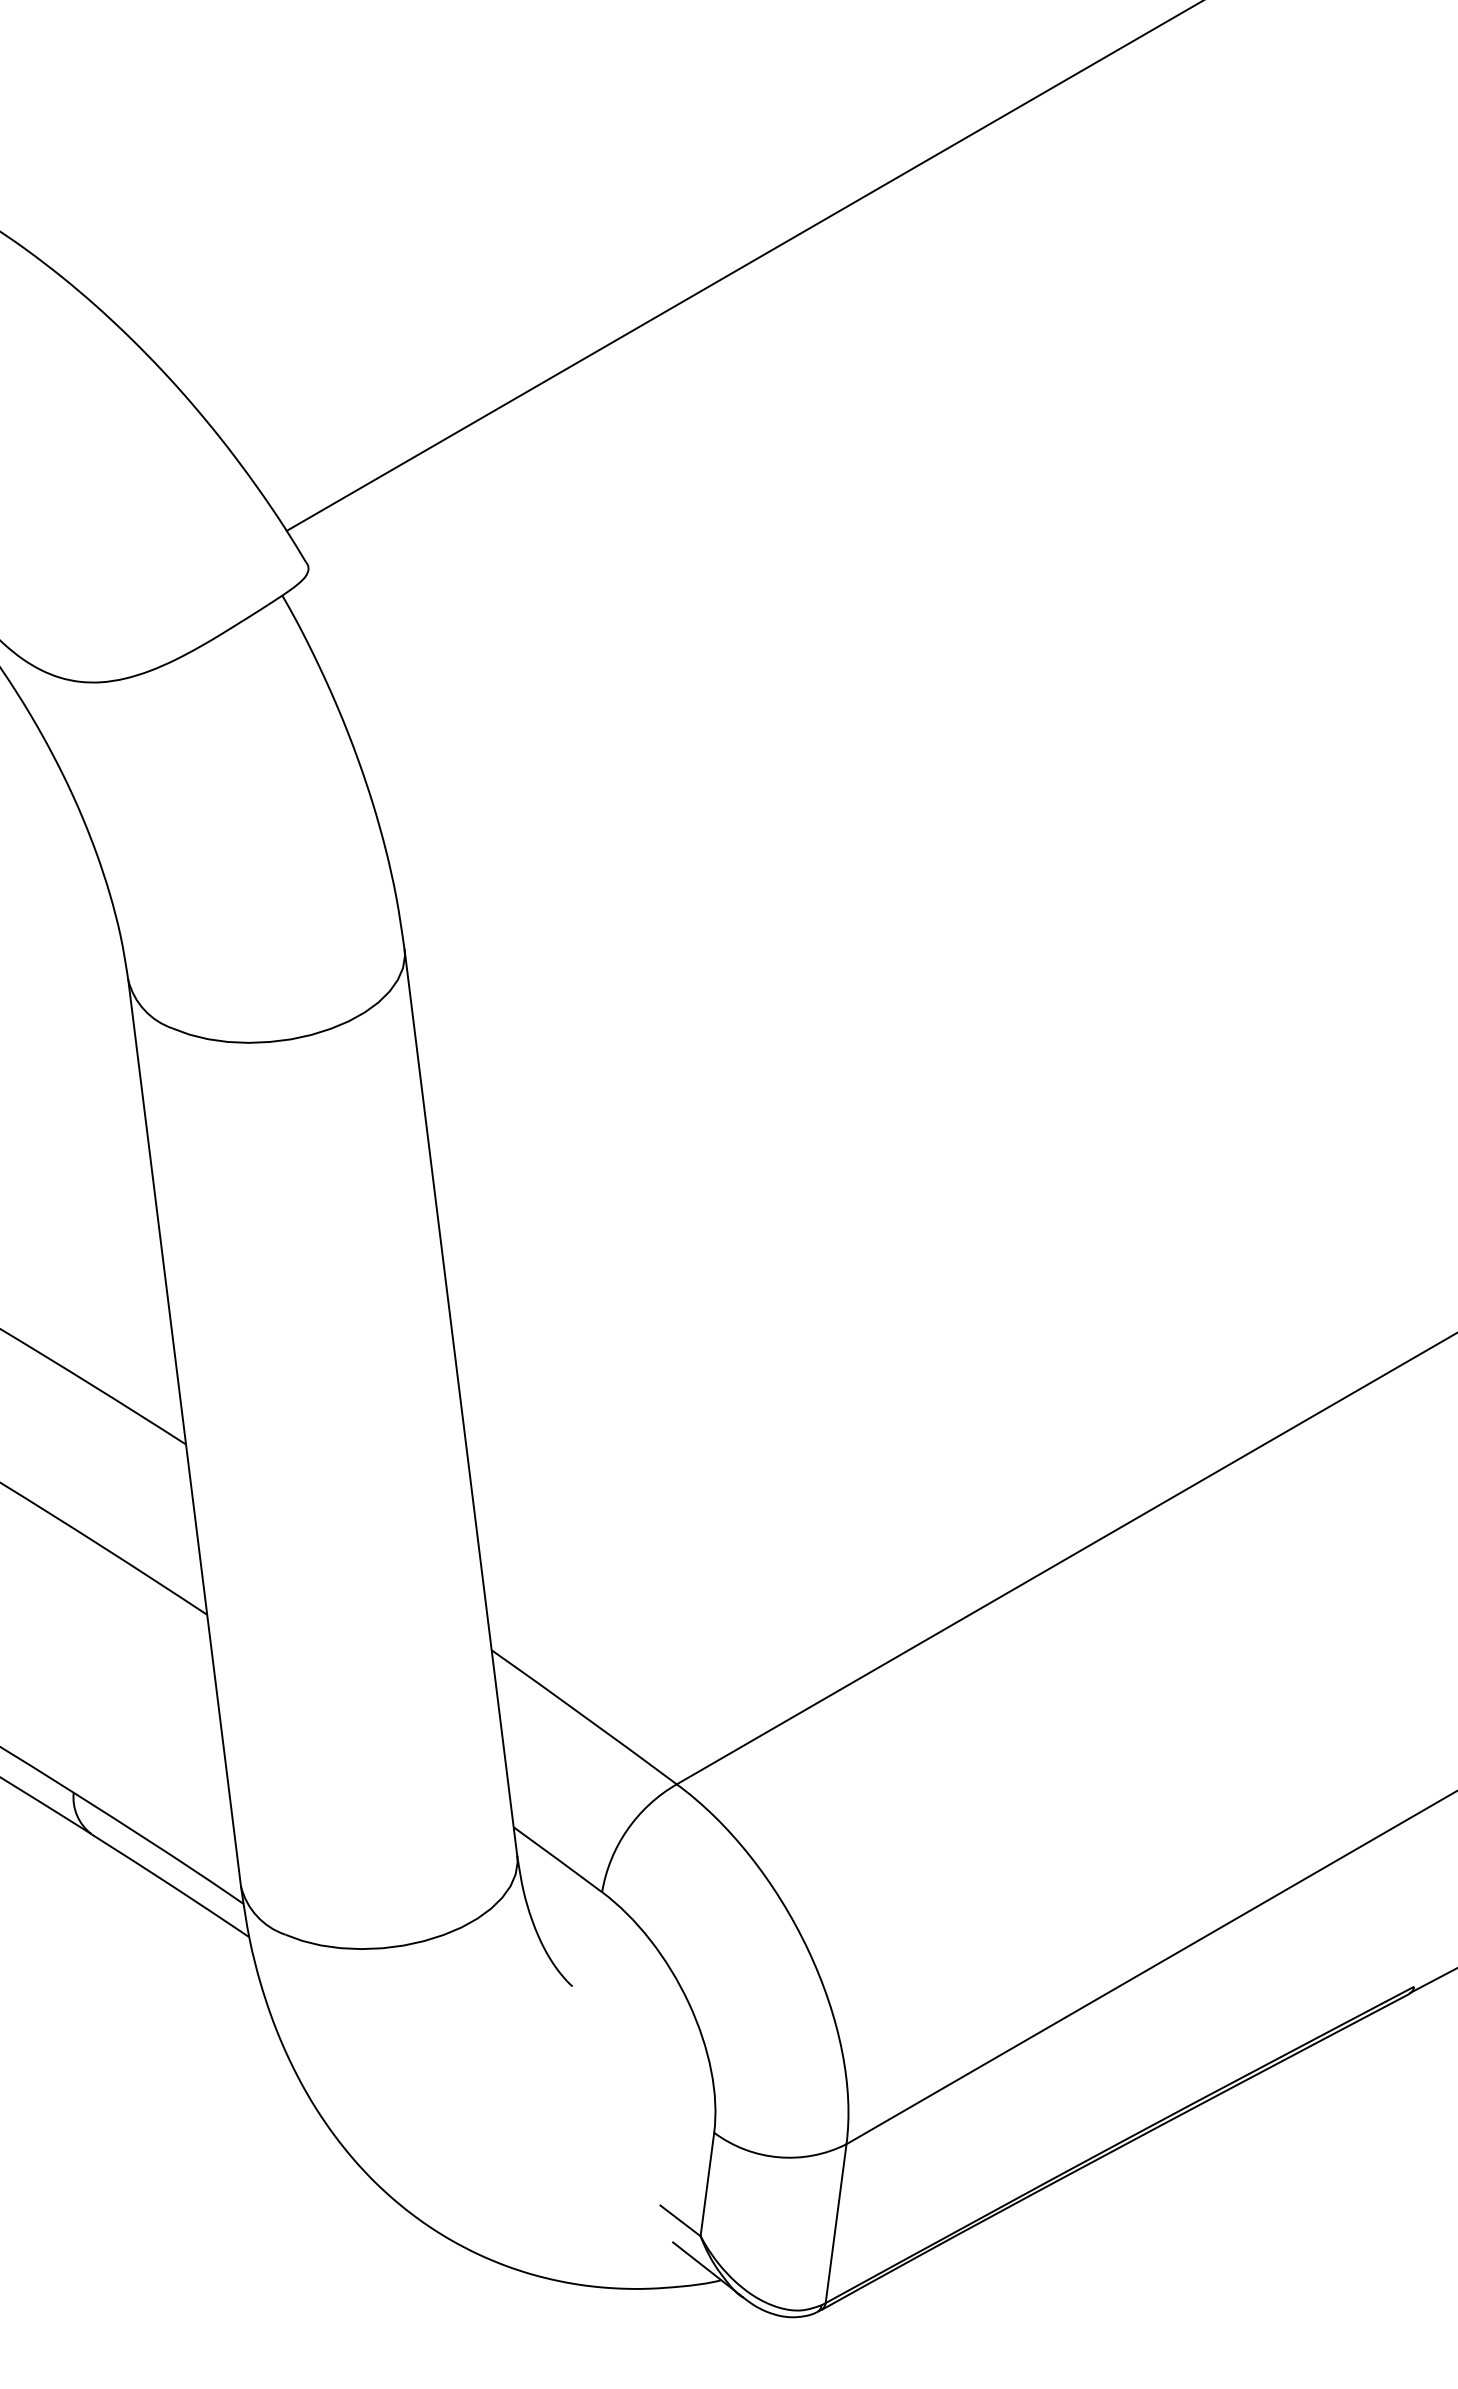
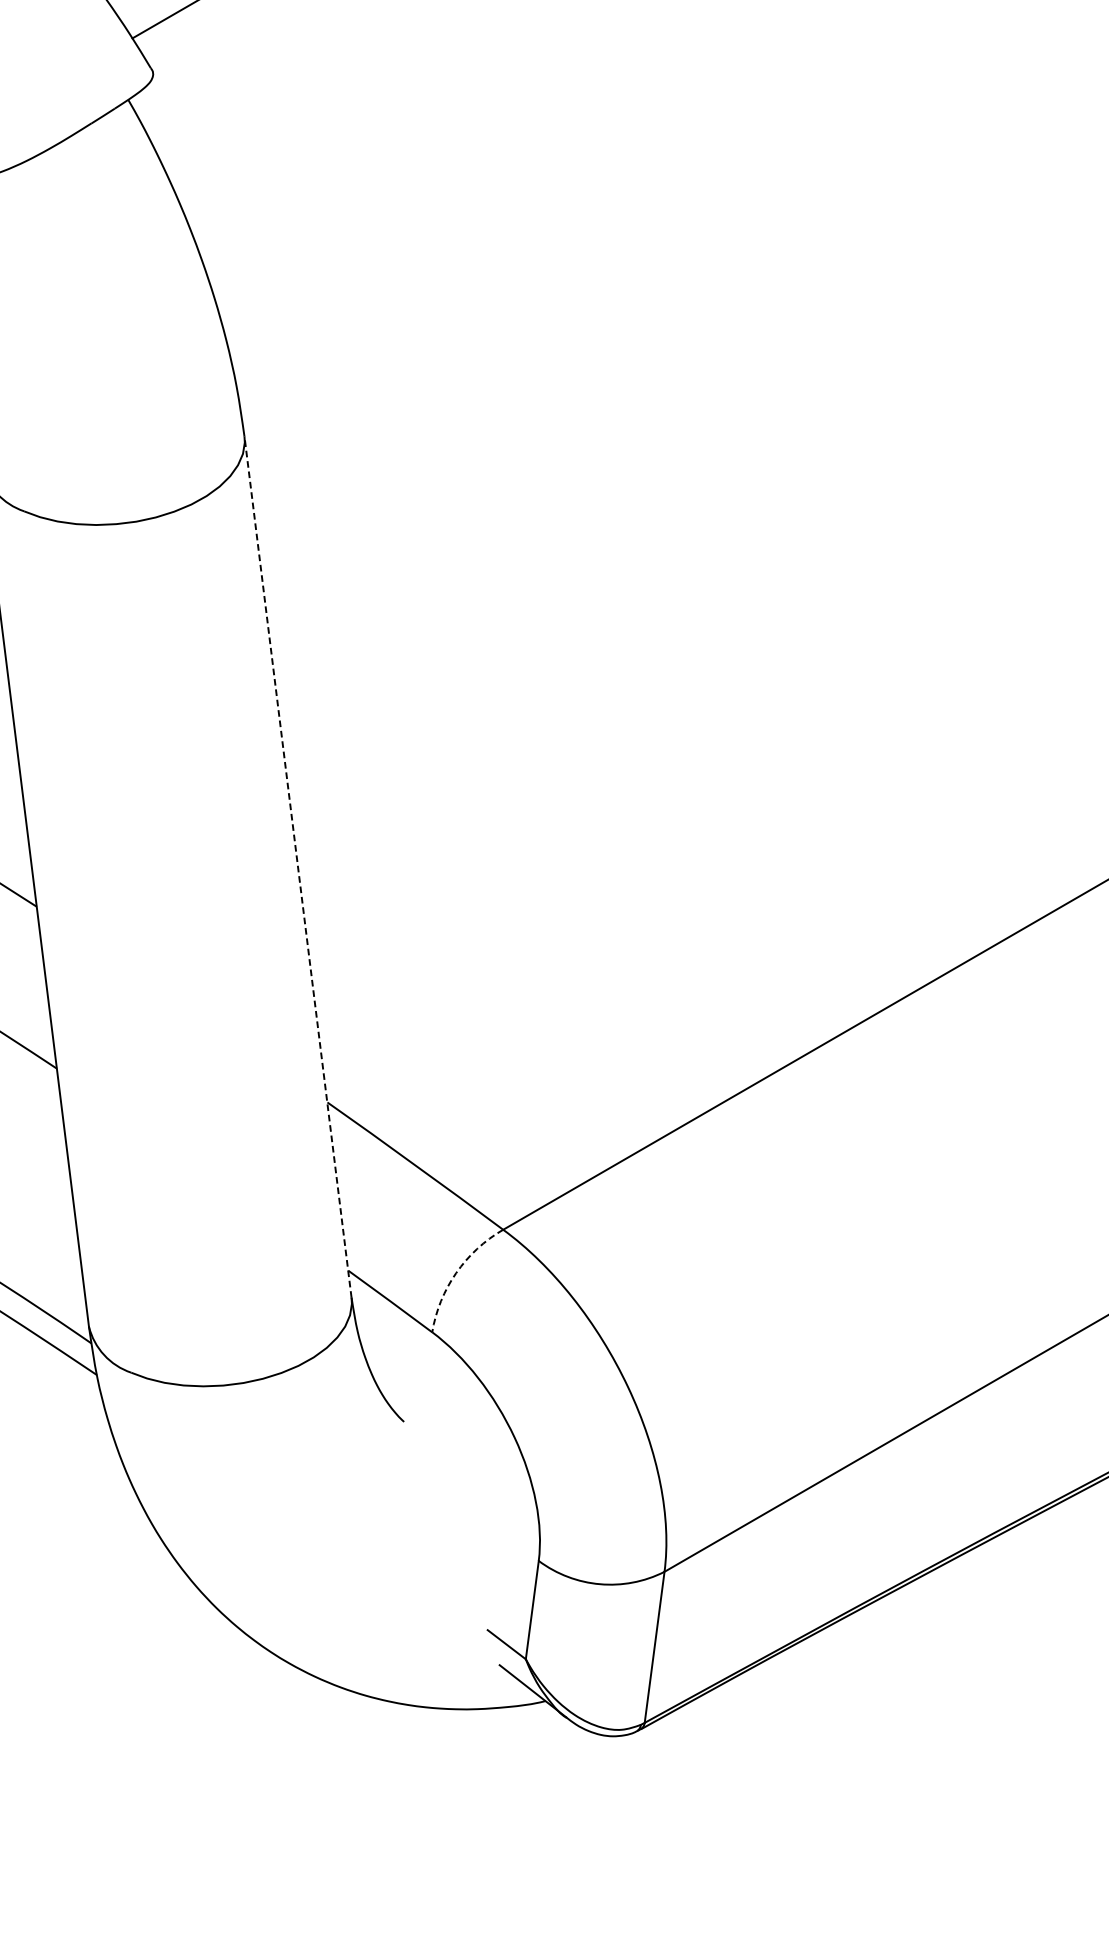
line: (460, 1402) -> (297, 866), solid -> dashed
arc: (627, 1829) -> (456, 1272), solid -> dashed

